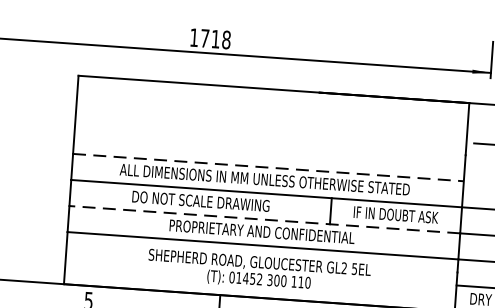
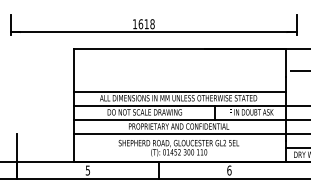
text: (204, 38) -> (140, 24), 1718 -> 1618
line: (269, 167) -> (180, 91), dashed -> solid
line: (263, 218) -> (179, 119), dashed -> solid

